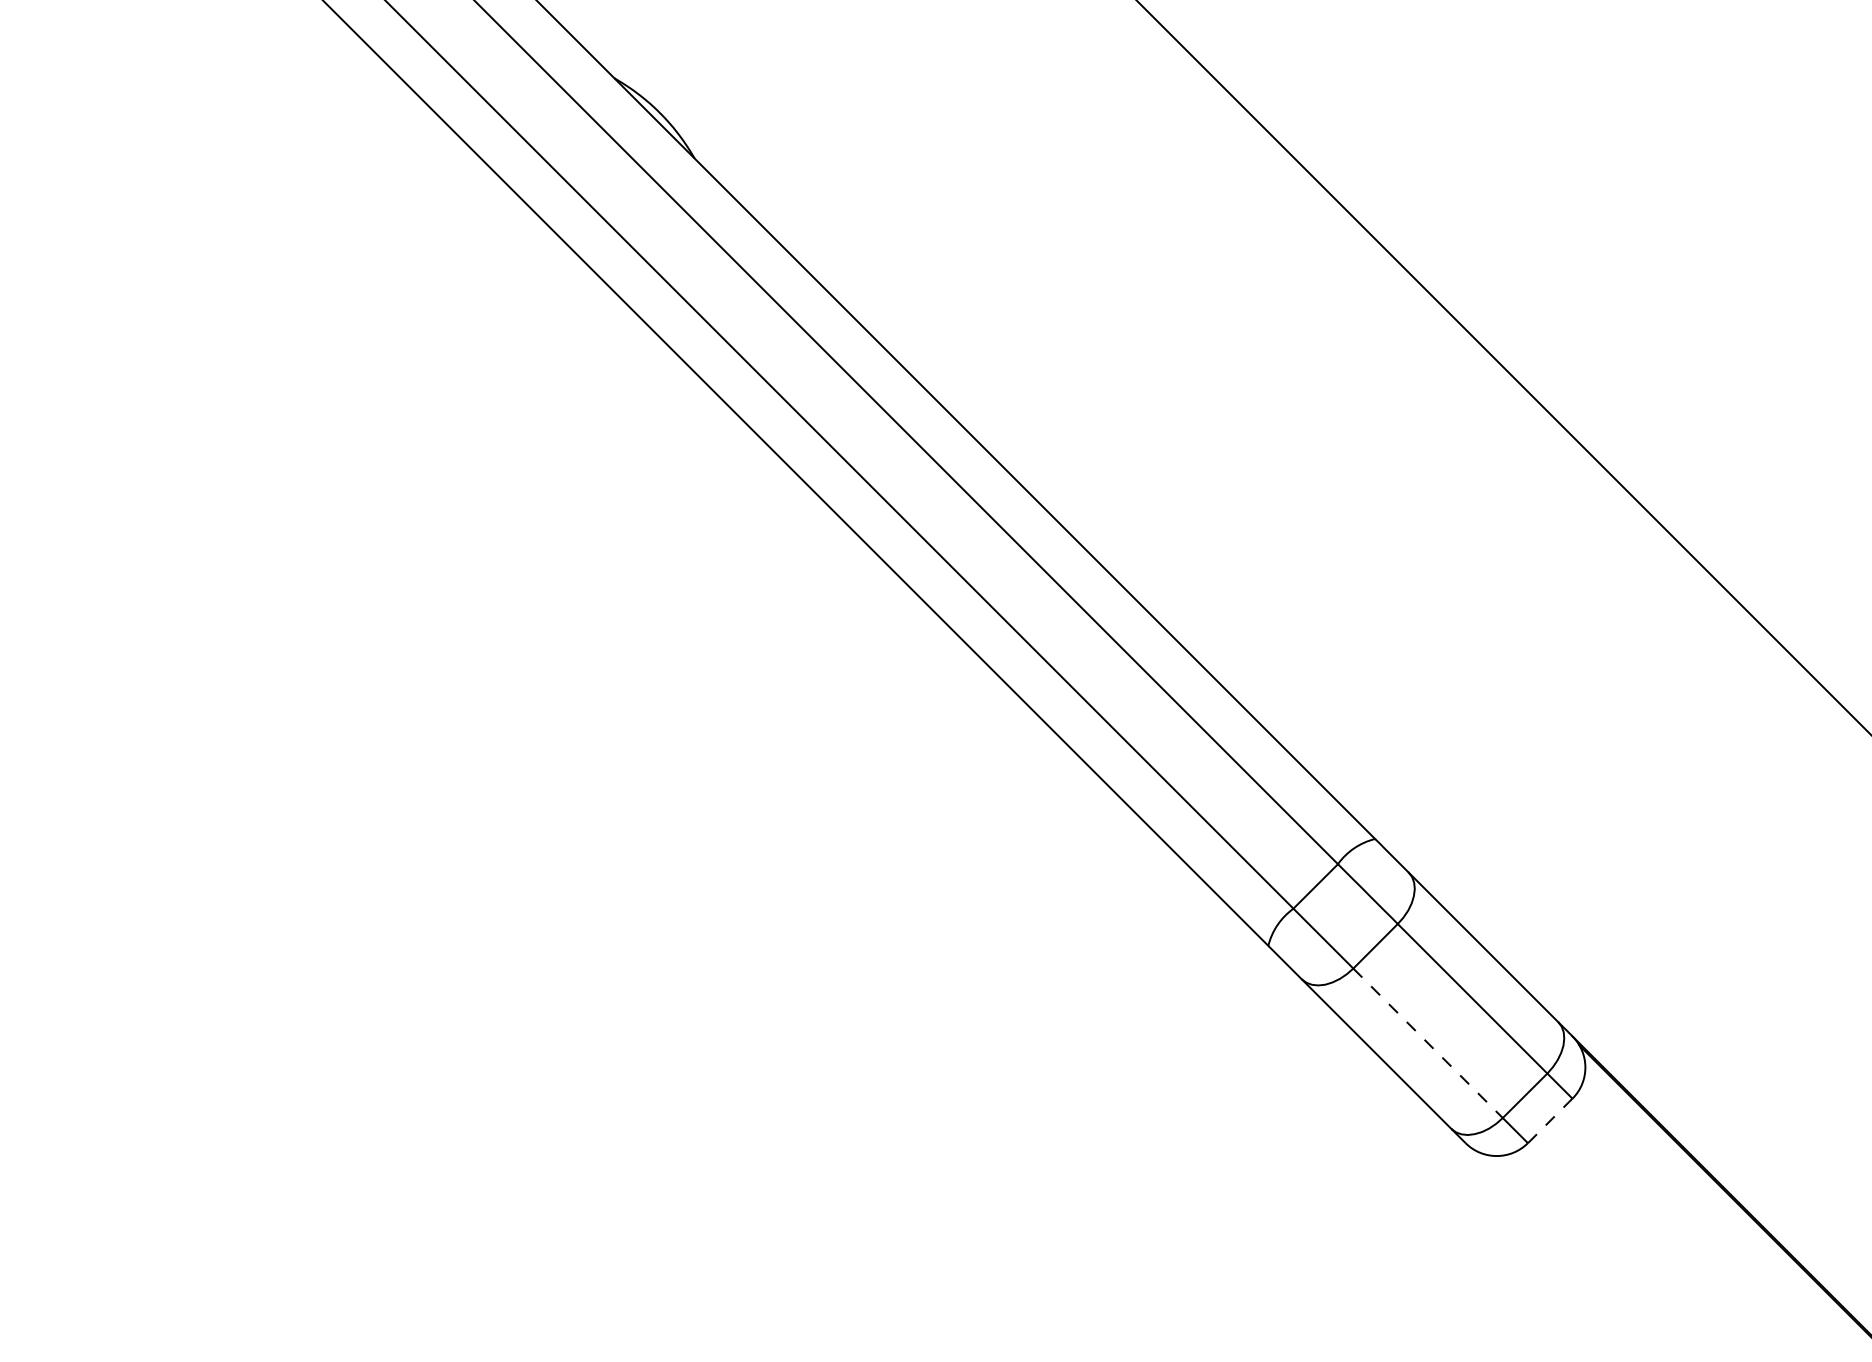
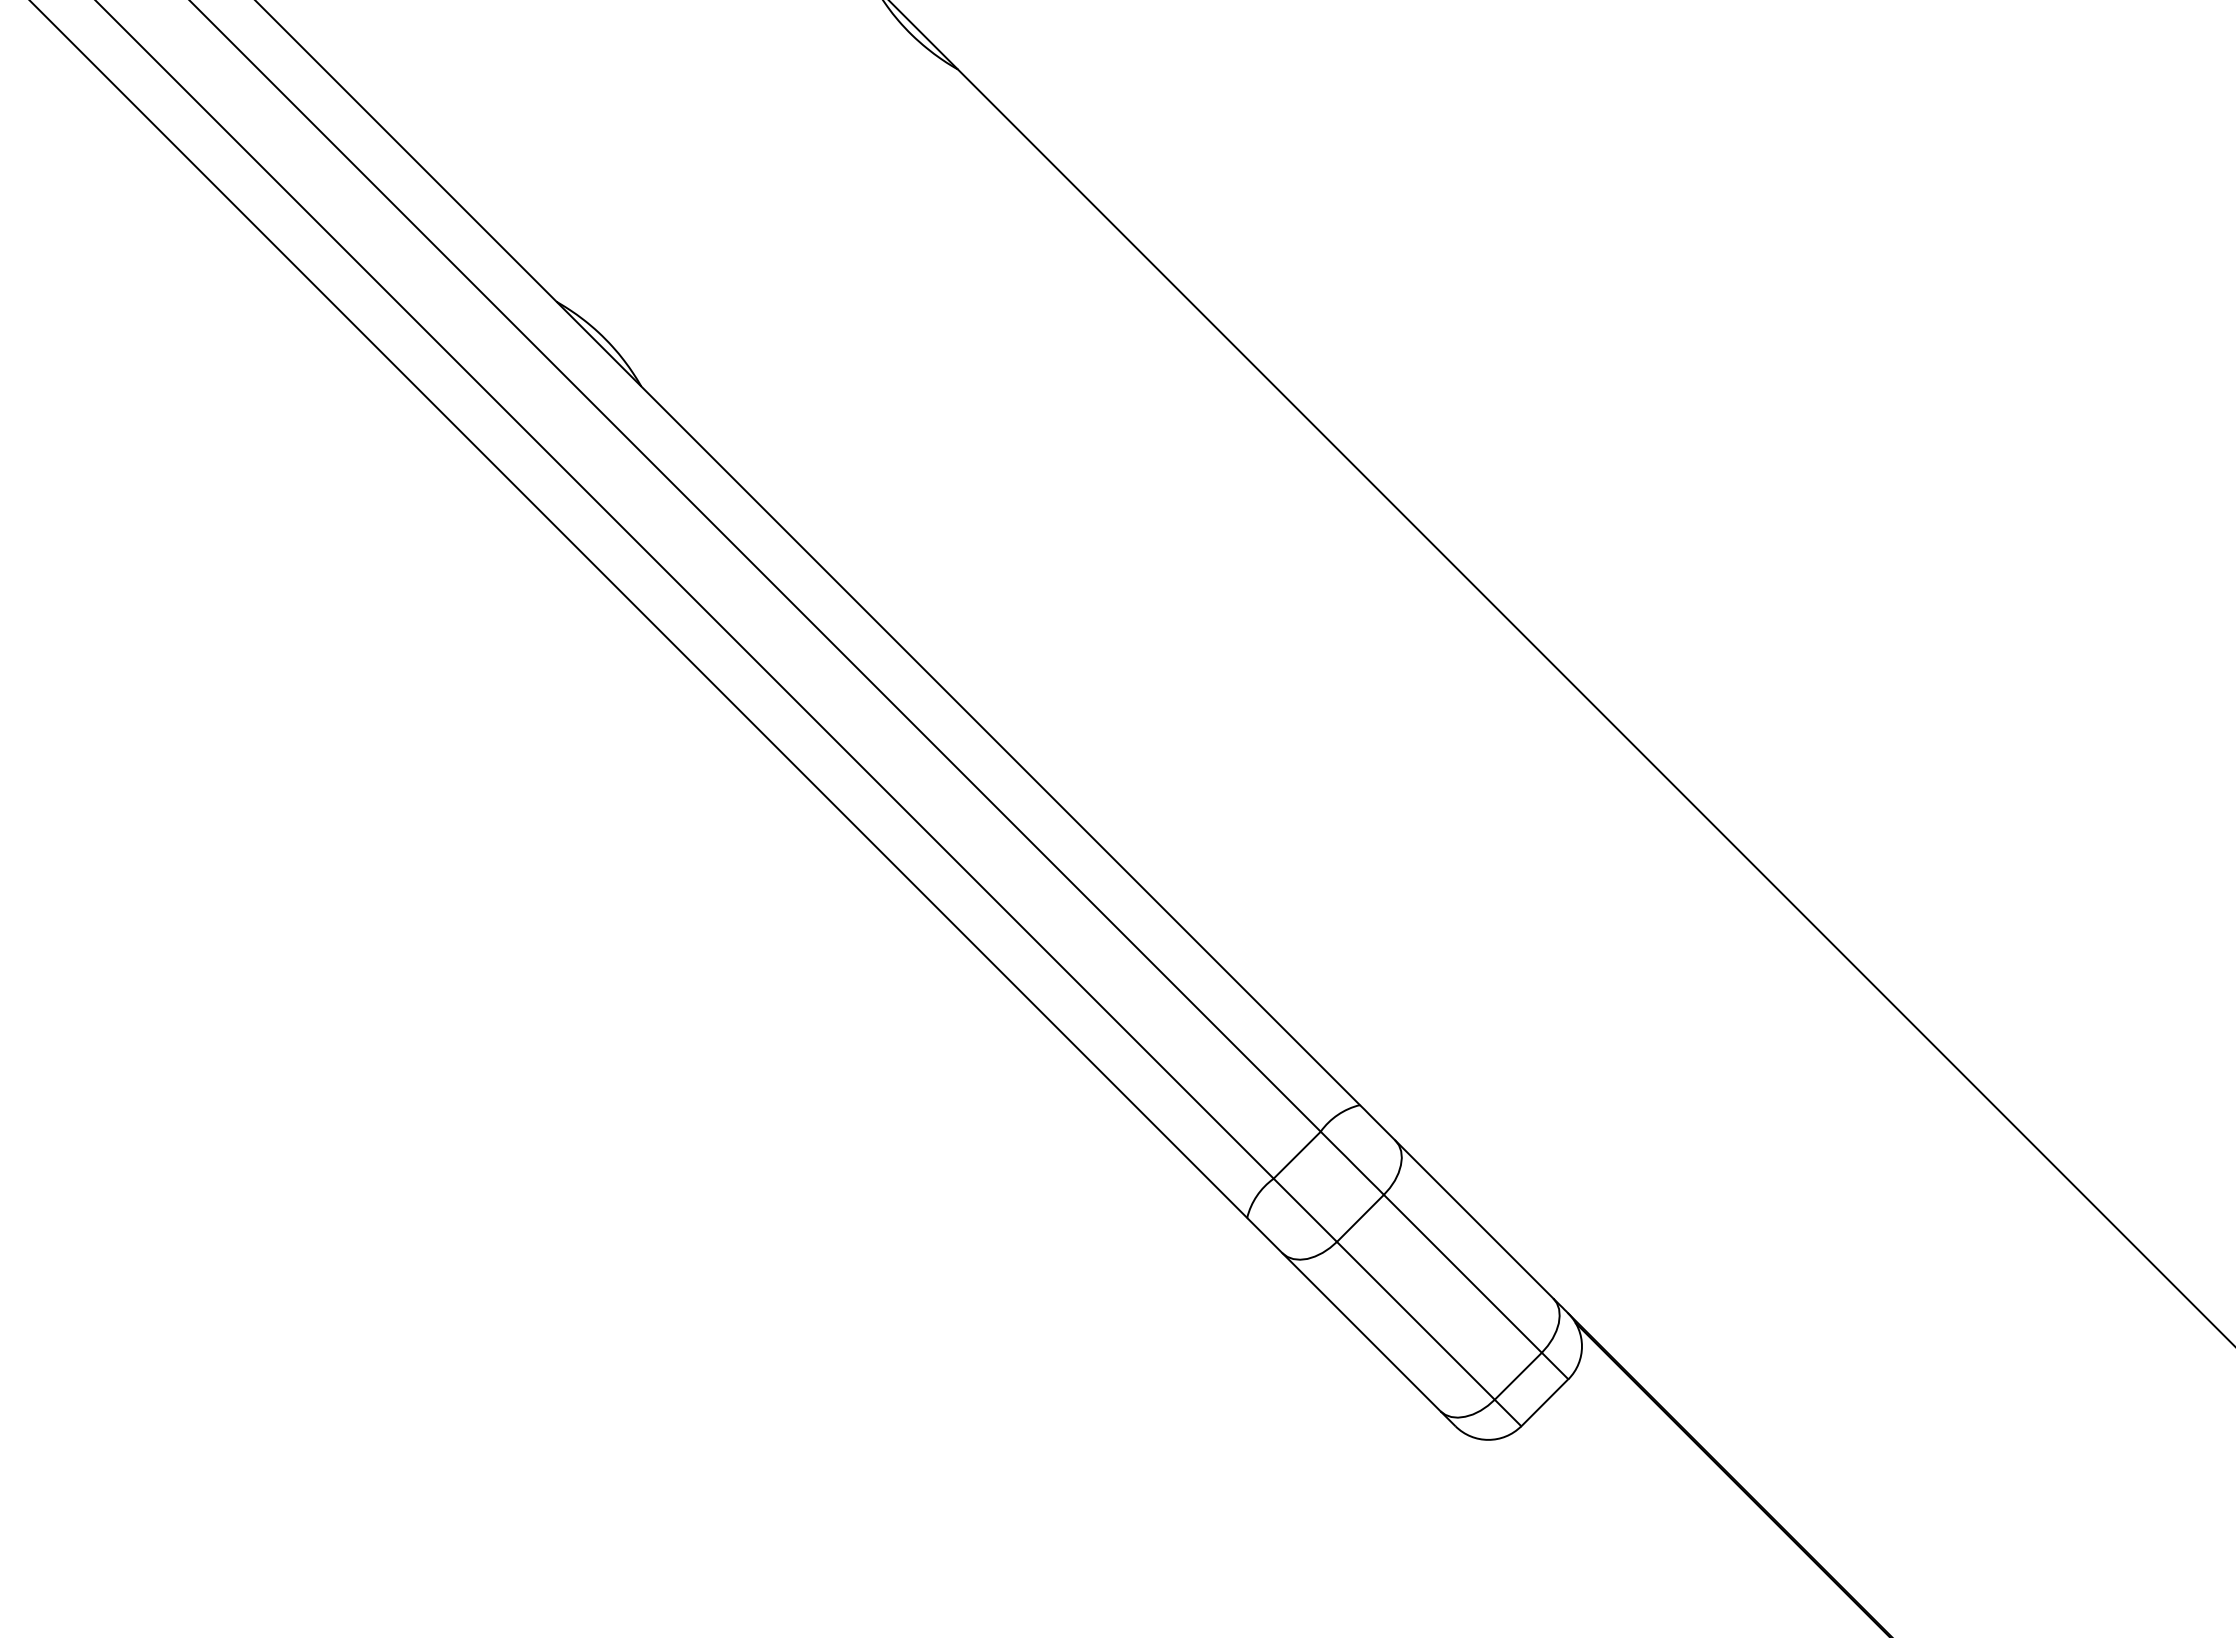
line: (1427, 1042) -> (1415, 1320), dashed -> solid
line: (1550, 1120) -> (1545, 1402), dashed -> solid

